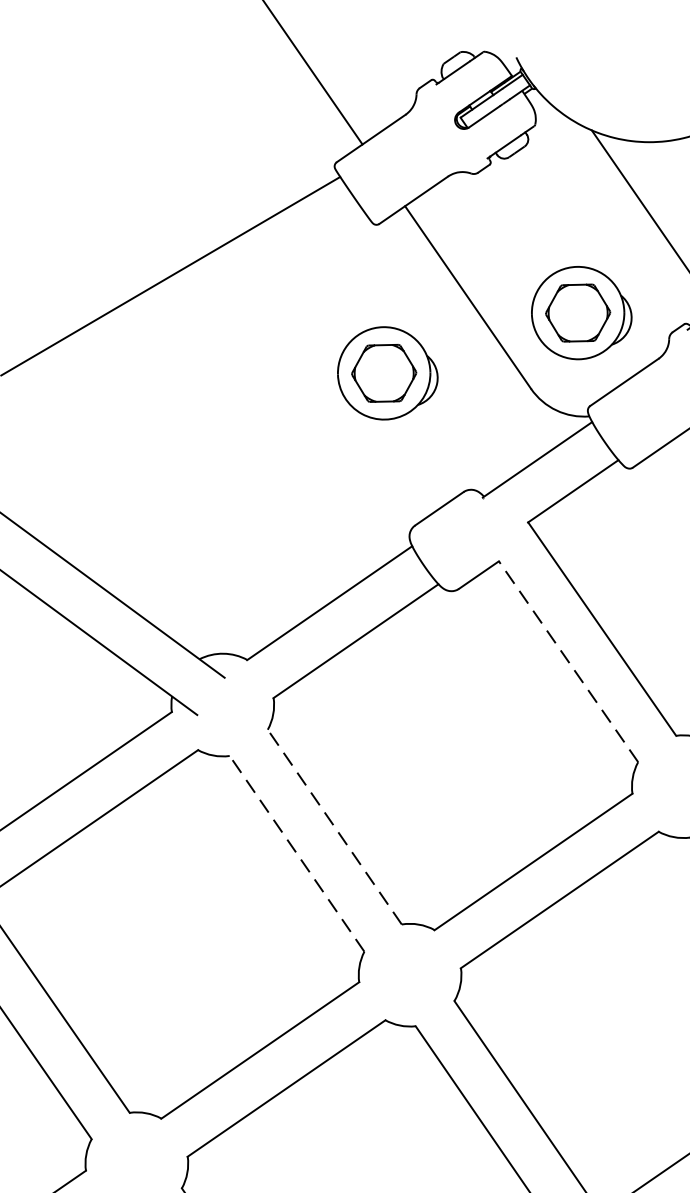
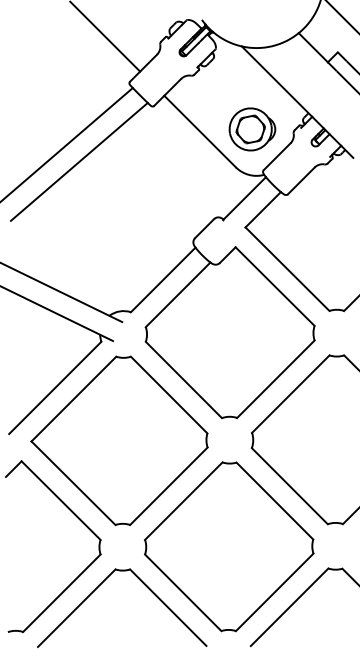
line: (193, 313) -> (78, 161), added
part: (388, 374) -> (170, 172), removed
line: (569, 661) -> (275, 286), dashed -> solid
line: (333, 828) -> (183, 380), dashed -> solid
line: (295, 852) -> (168, 394), dashed -> solid

